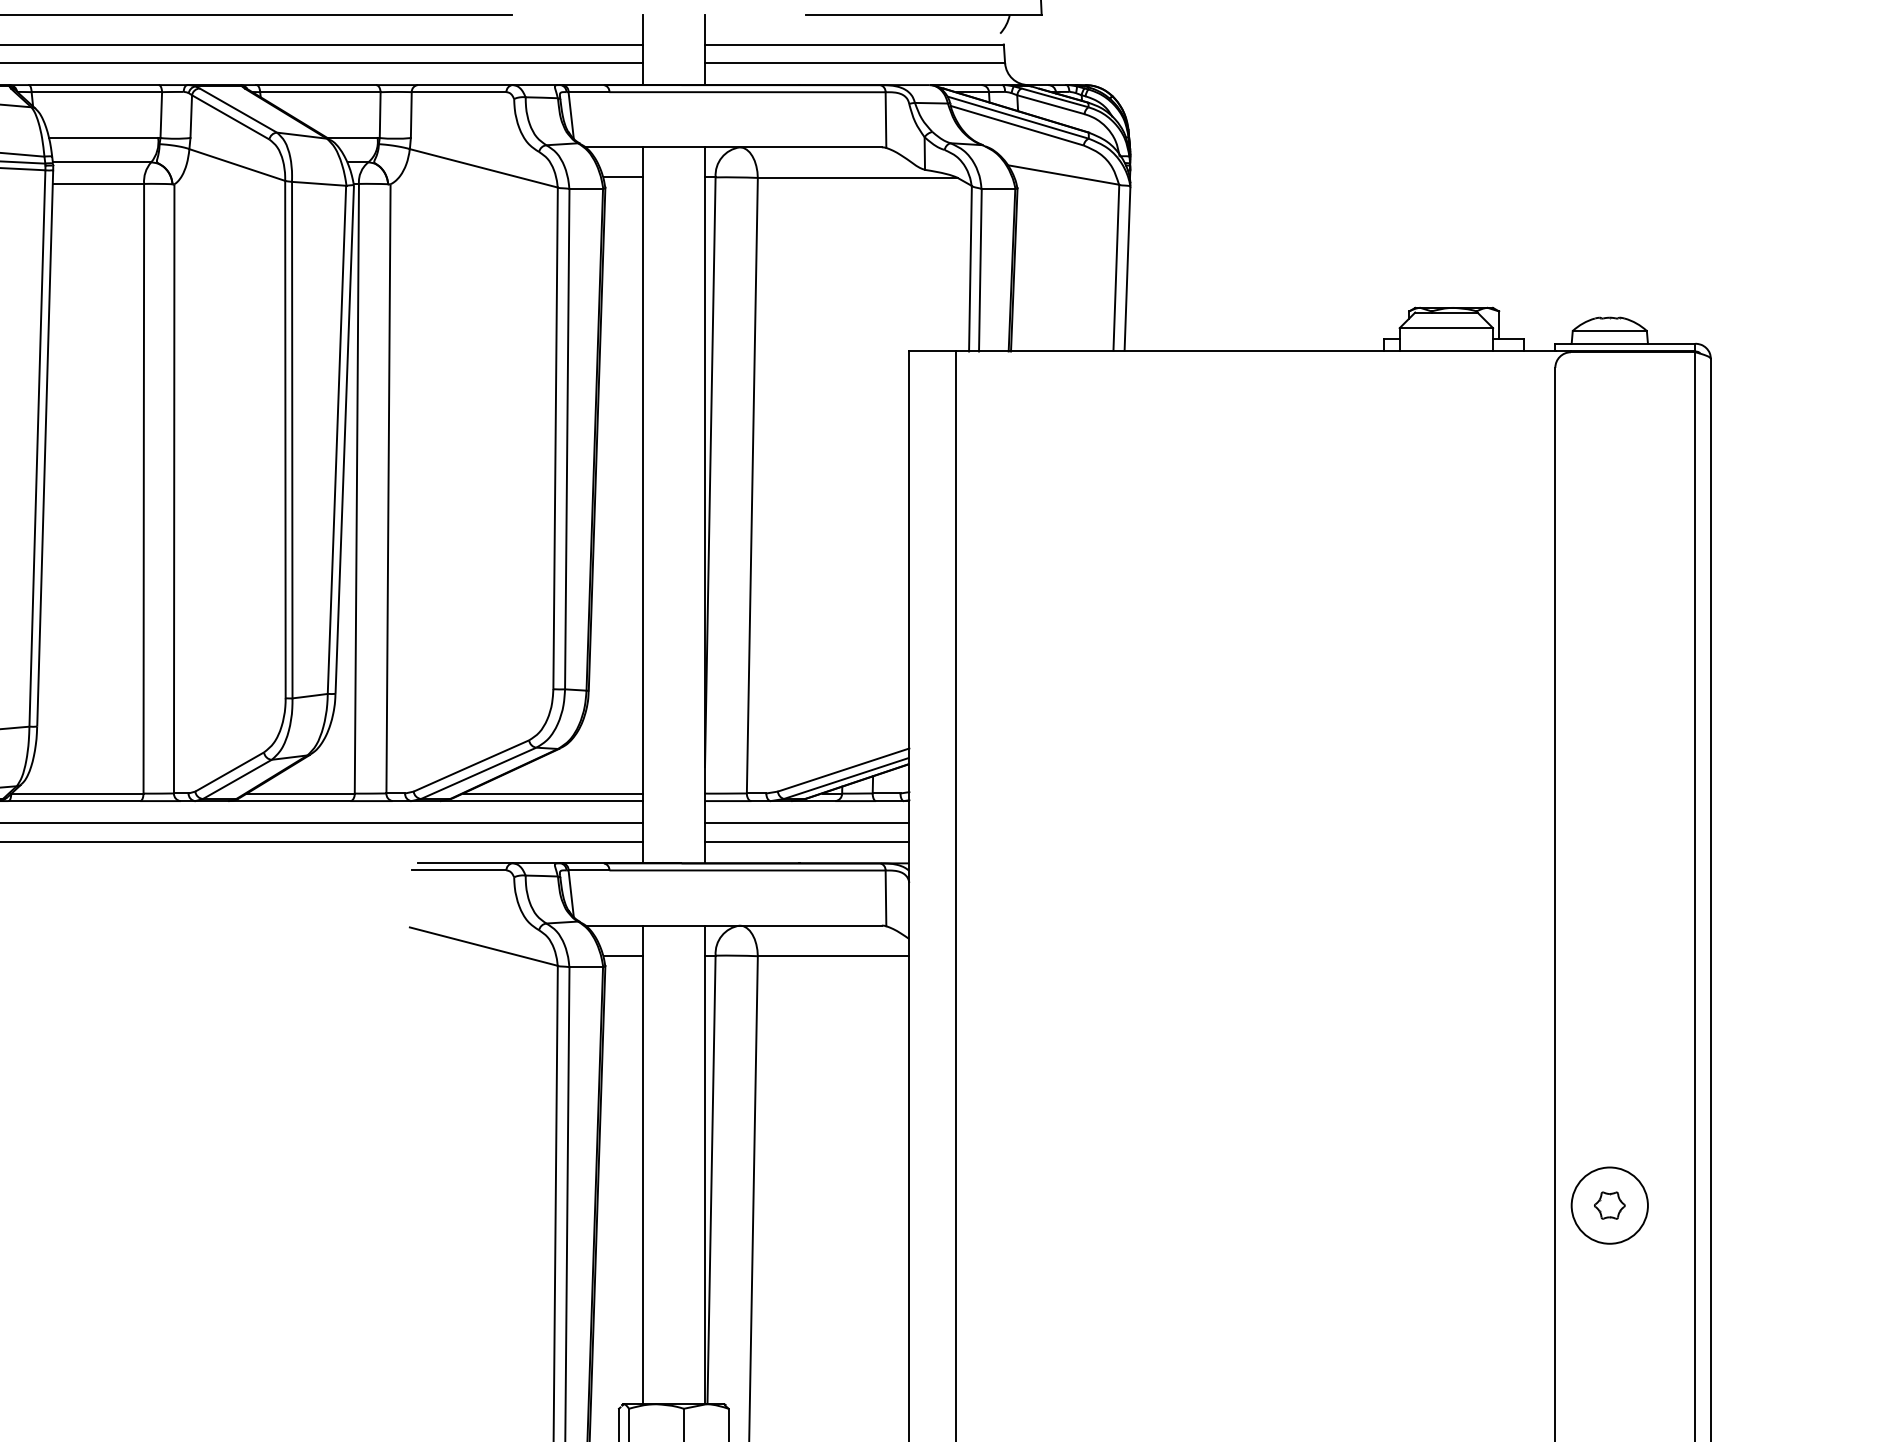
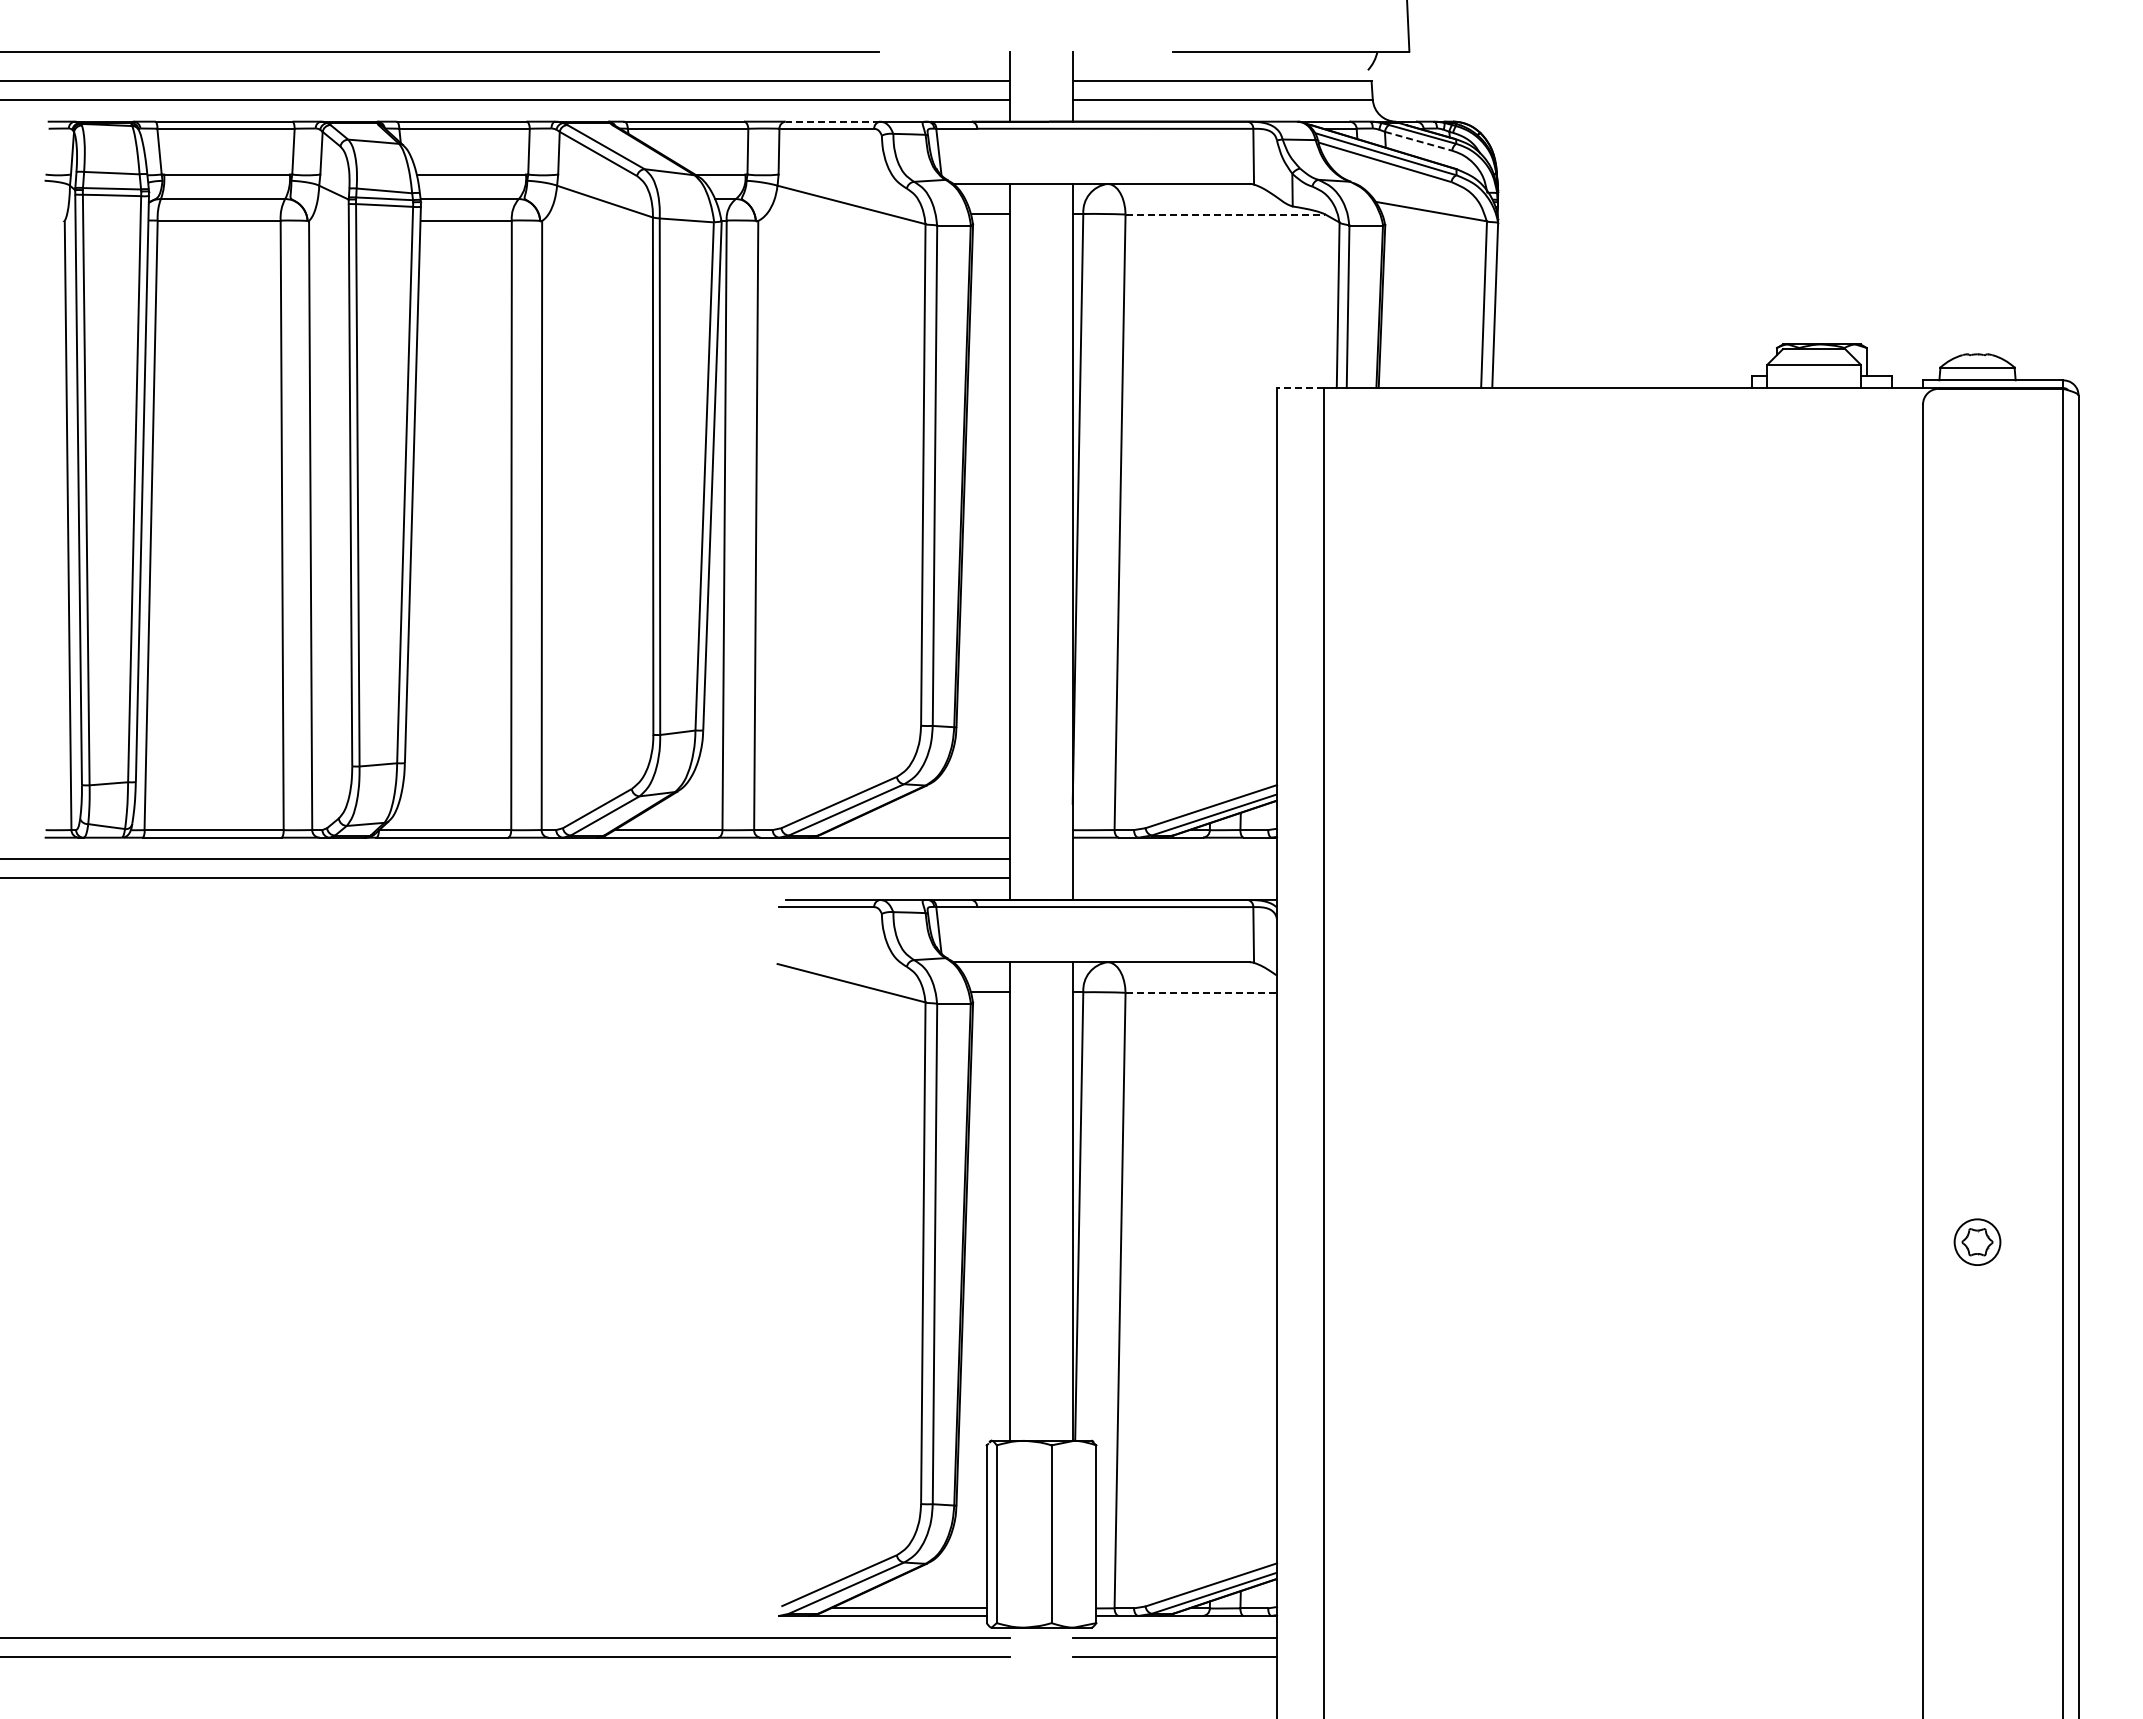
line: (464, 84) -> (832, 121), solid -> dashed
line: (1050, 104) -> (1418, 141), solid -> dashed
line: (857, 177) -> (1225, 214), solid -> dashed
line: (931, 351) -> (1299, 388), solid -> dashed
line: (552, 793) -> (920, 830), removed
line: (806, 822) -> (1174, 859), removed
line: (806, 841) -> (1174, 878), removed
line: (833, 955) -> (1201, 992), solid -> dashed
circle: (1609, 1205) -> (1977, 1242), size x0.6

